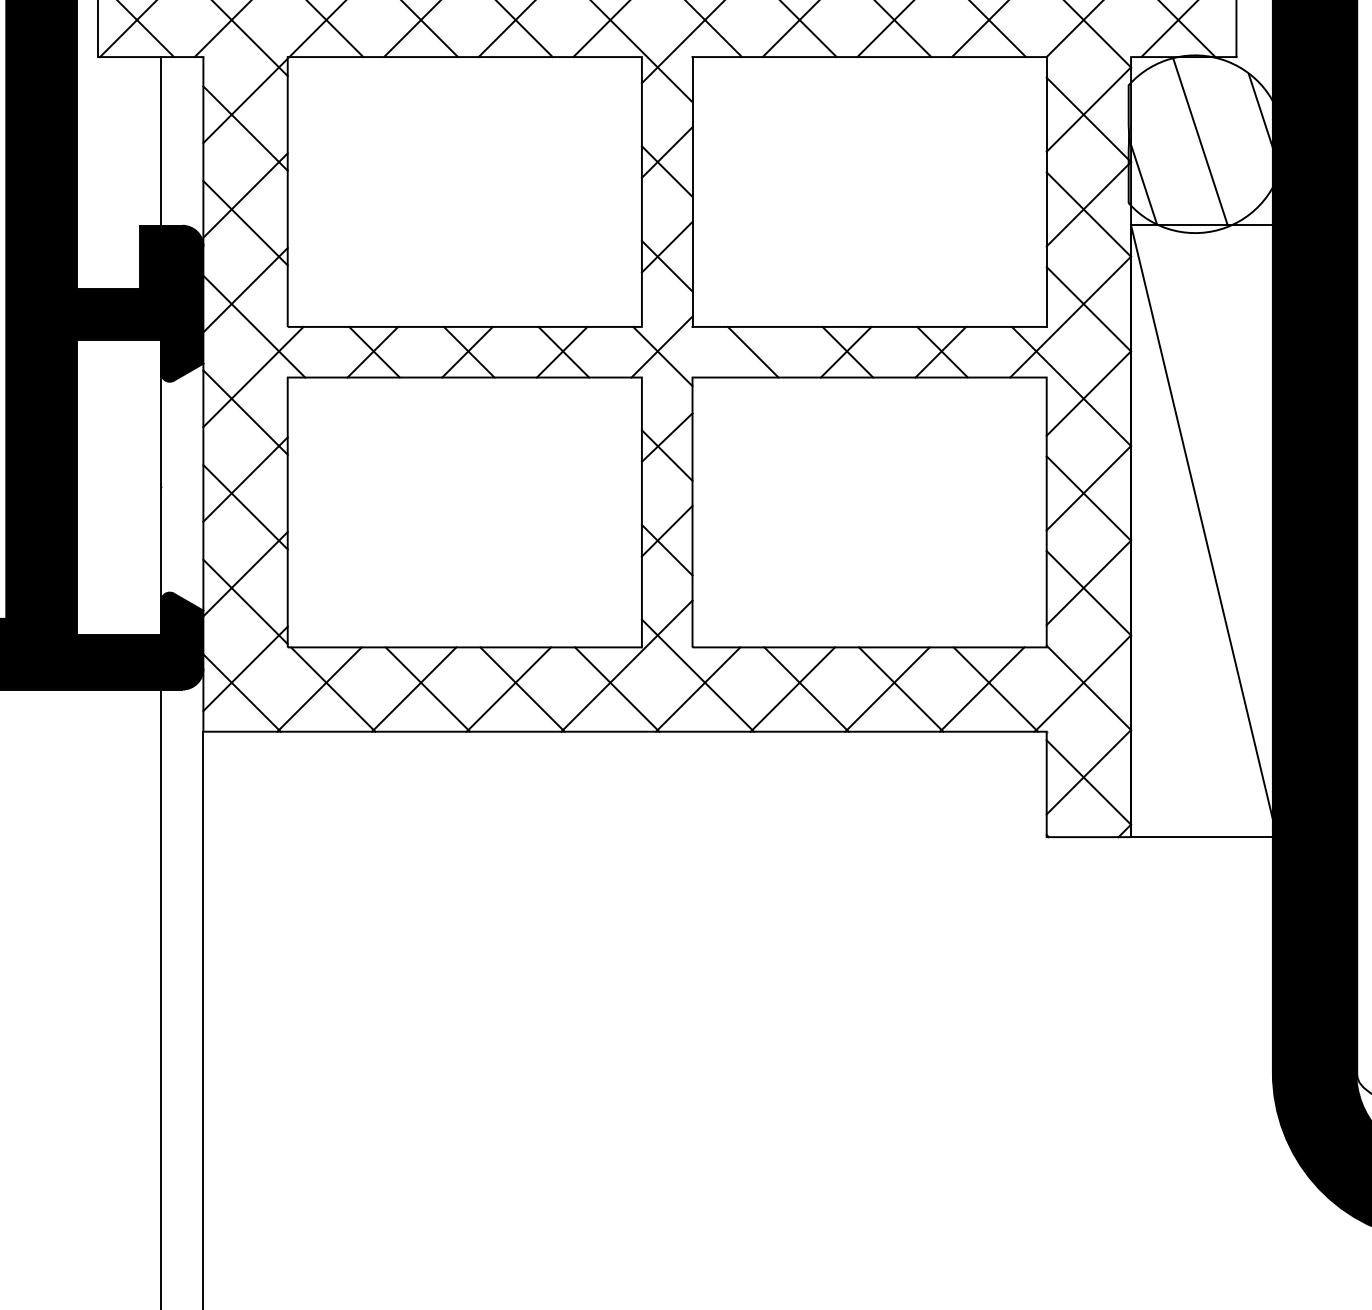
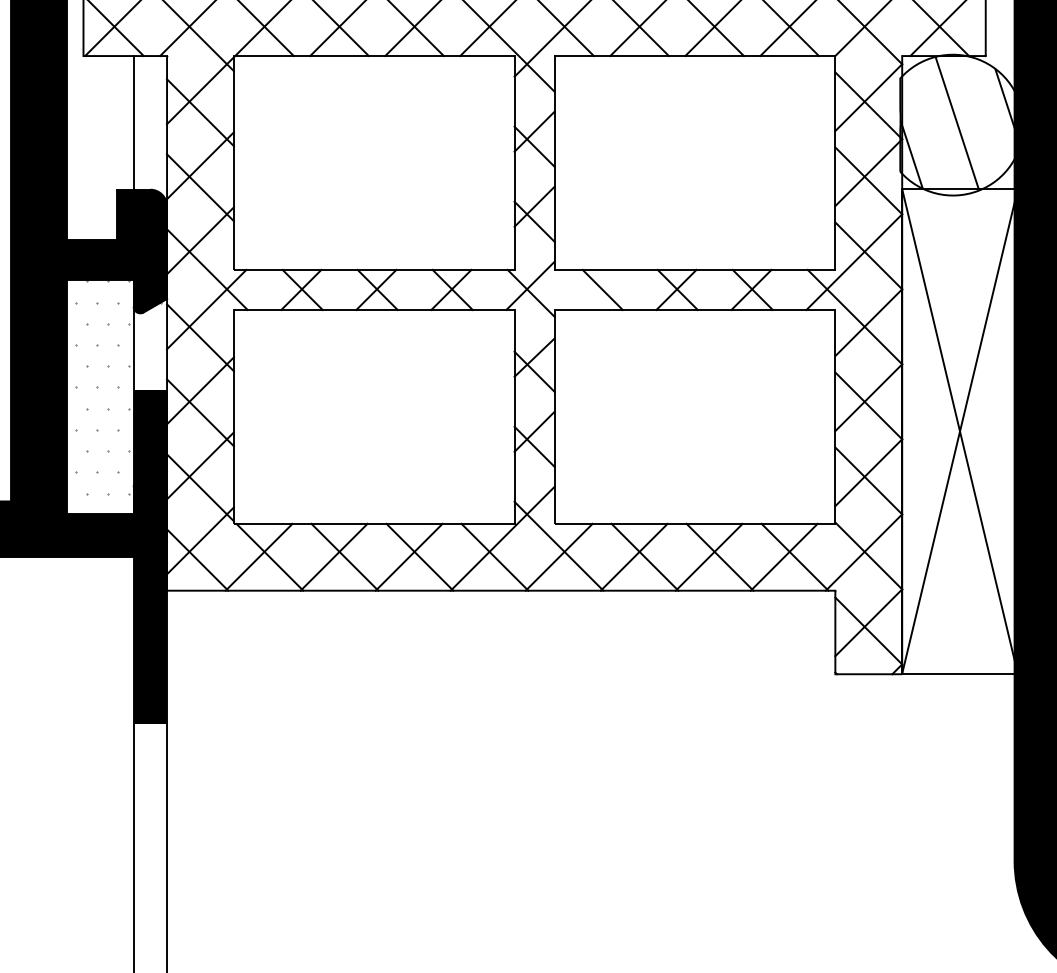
hatch: (141, 475) -> (117, 387), added
line: (1203, 530) -> (959, 431), added
fill: (182, 689) -> (150, 557), added

